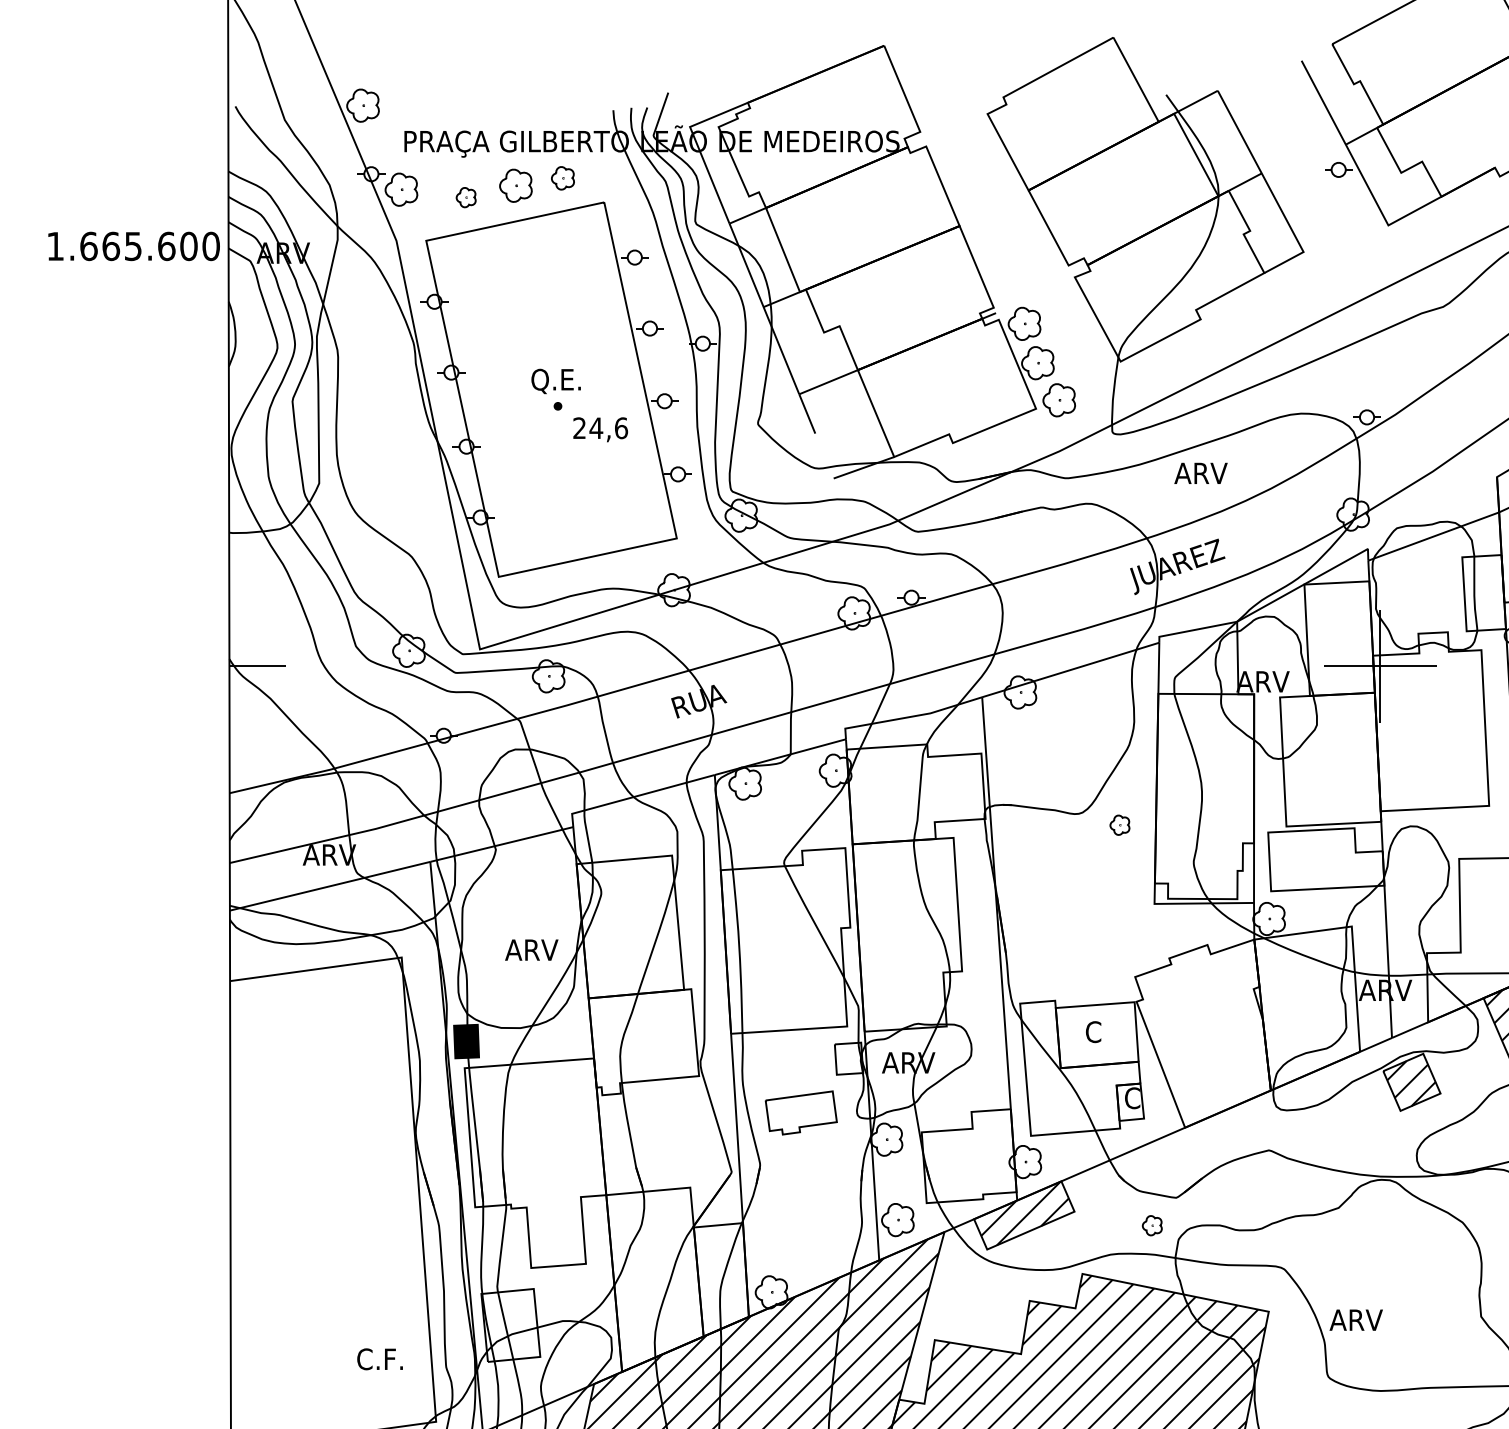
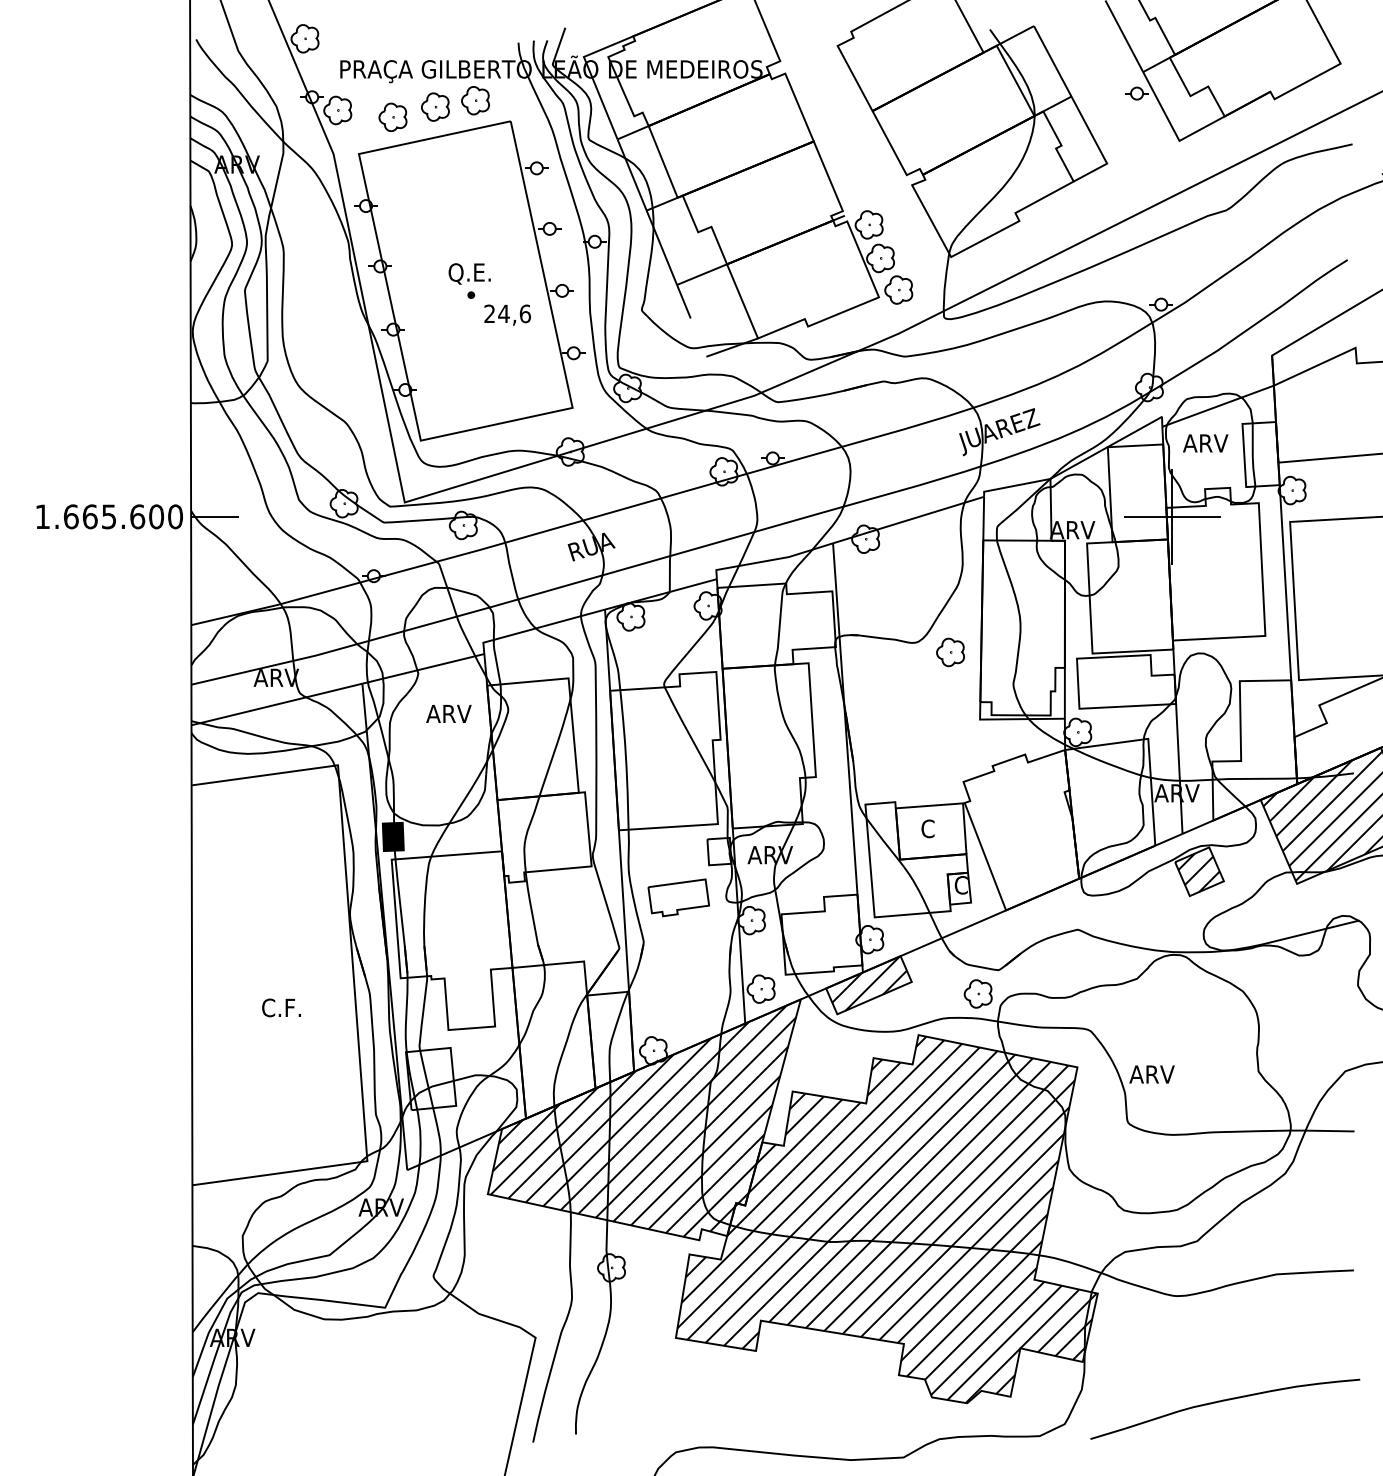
part: (562, 178) -> (475, 100), size x1.43
part: (465, 196) -> (392, 116), size x1.67
text: (133, 246) -> (109, 516), moved
text: (1200, 473) -> (1205, 443), moved
part: (1119, 825) -> (950, 652), size x1.67
text: (531, 949) -> (448, 713), moved
part: (1151, 1225) -> (977, 993), size x1.67
text: (380, 1358) -> (281, 1007), moved

